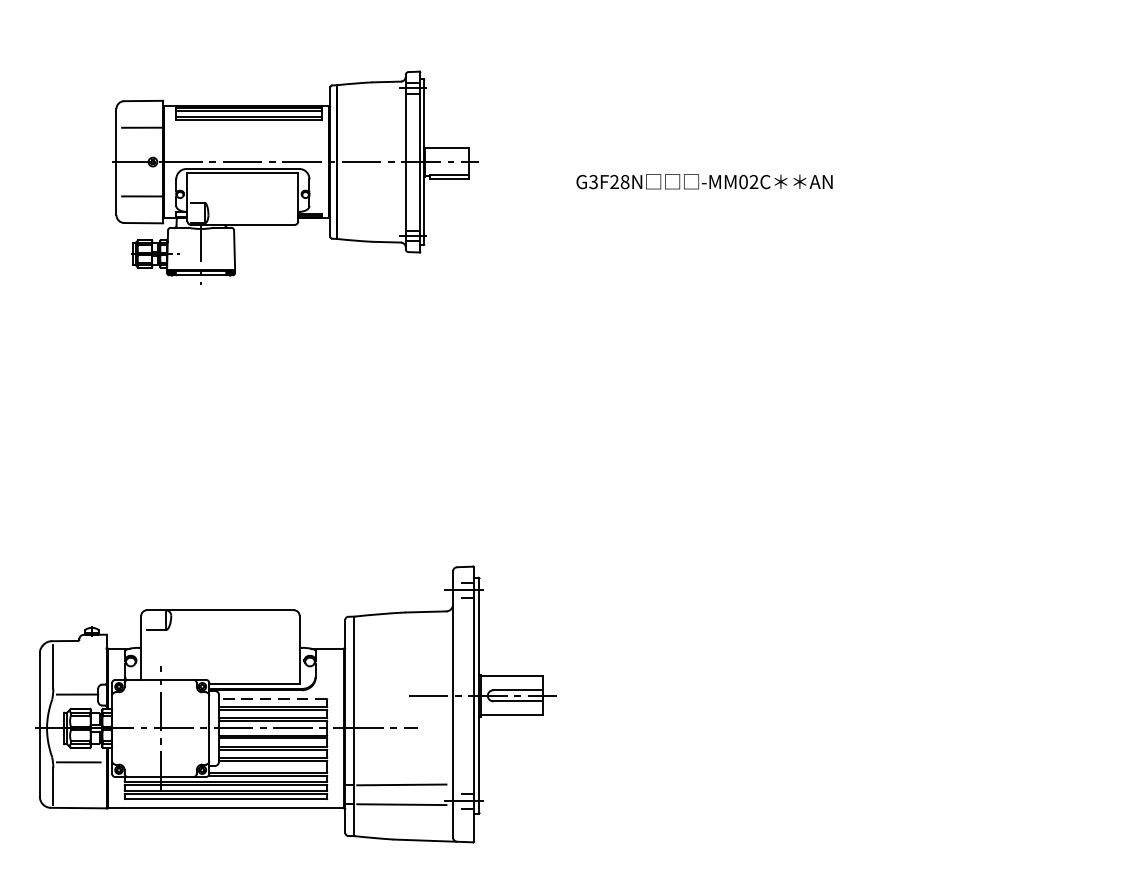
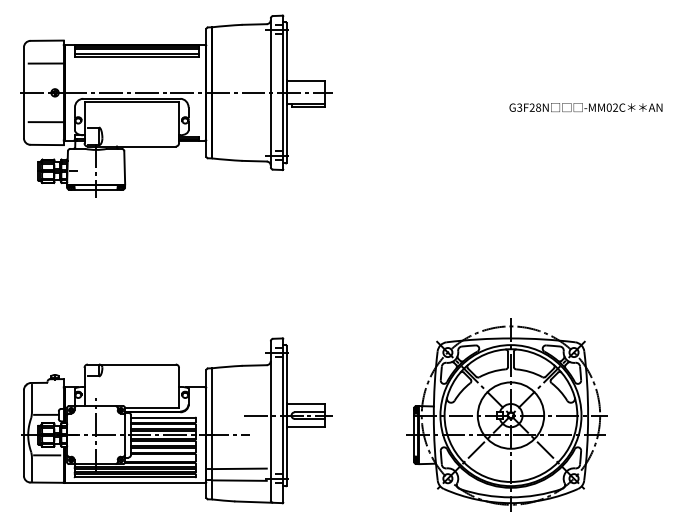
part: (295, 176) -> (176, 105), size x1.43
text: (703, 181) -> (585, 107), moved
part: (847, 693) -> (506, 414), added
line: (273, 698) -> (163, 417), dashed -> solid

